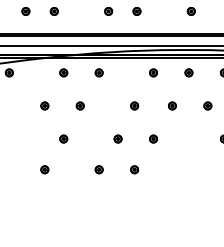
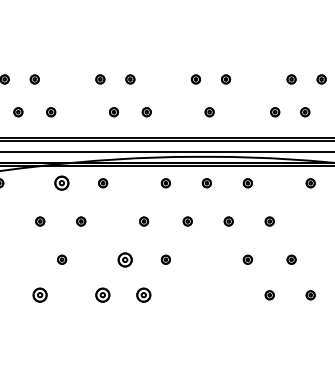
part: (64, 73) -> (62, 183), size x1.6
part: (117, 138) -> (124, 259), size x1.6
part: (45, 169) -> (40, 295), size x1.6
part: (99, 169) -> (103, 295), size x1.6
part: (134, 169) -> (144, 295), size x1.6

